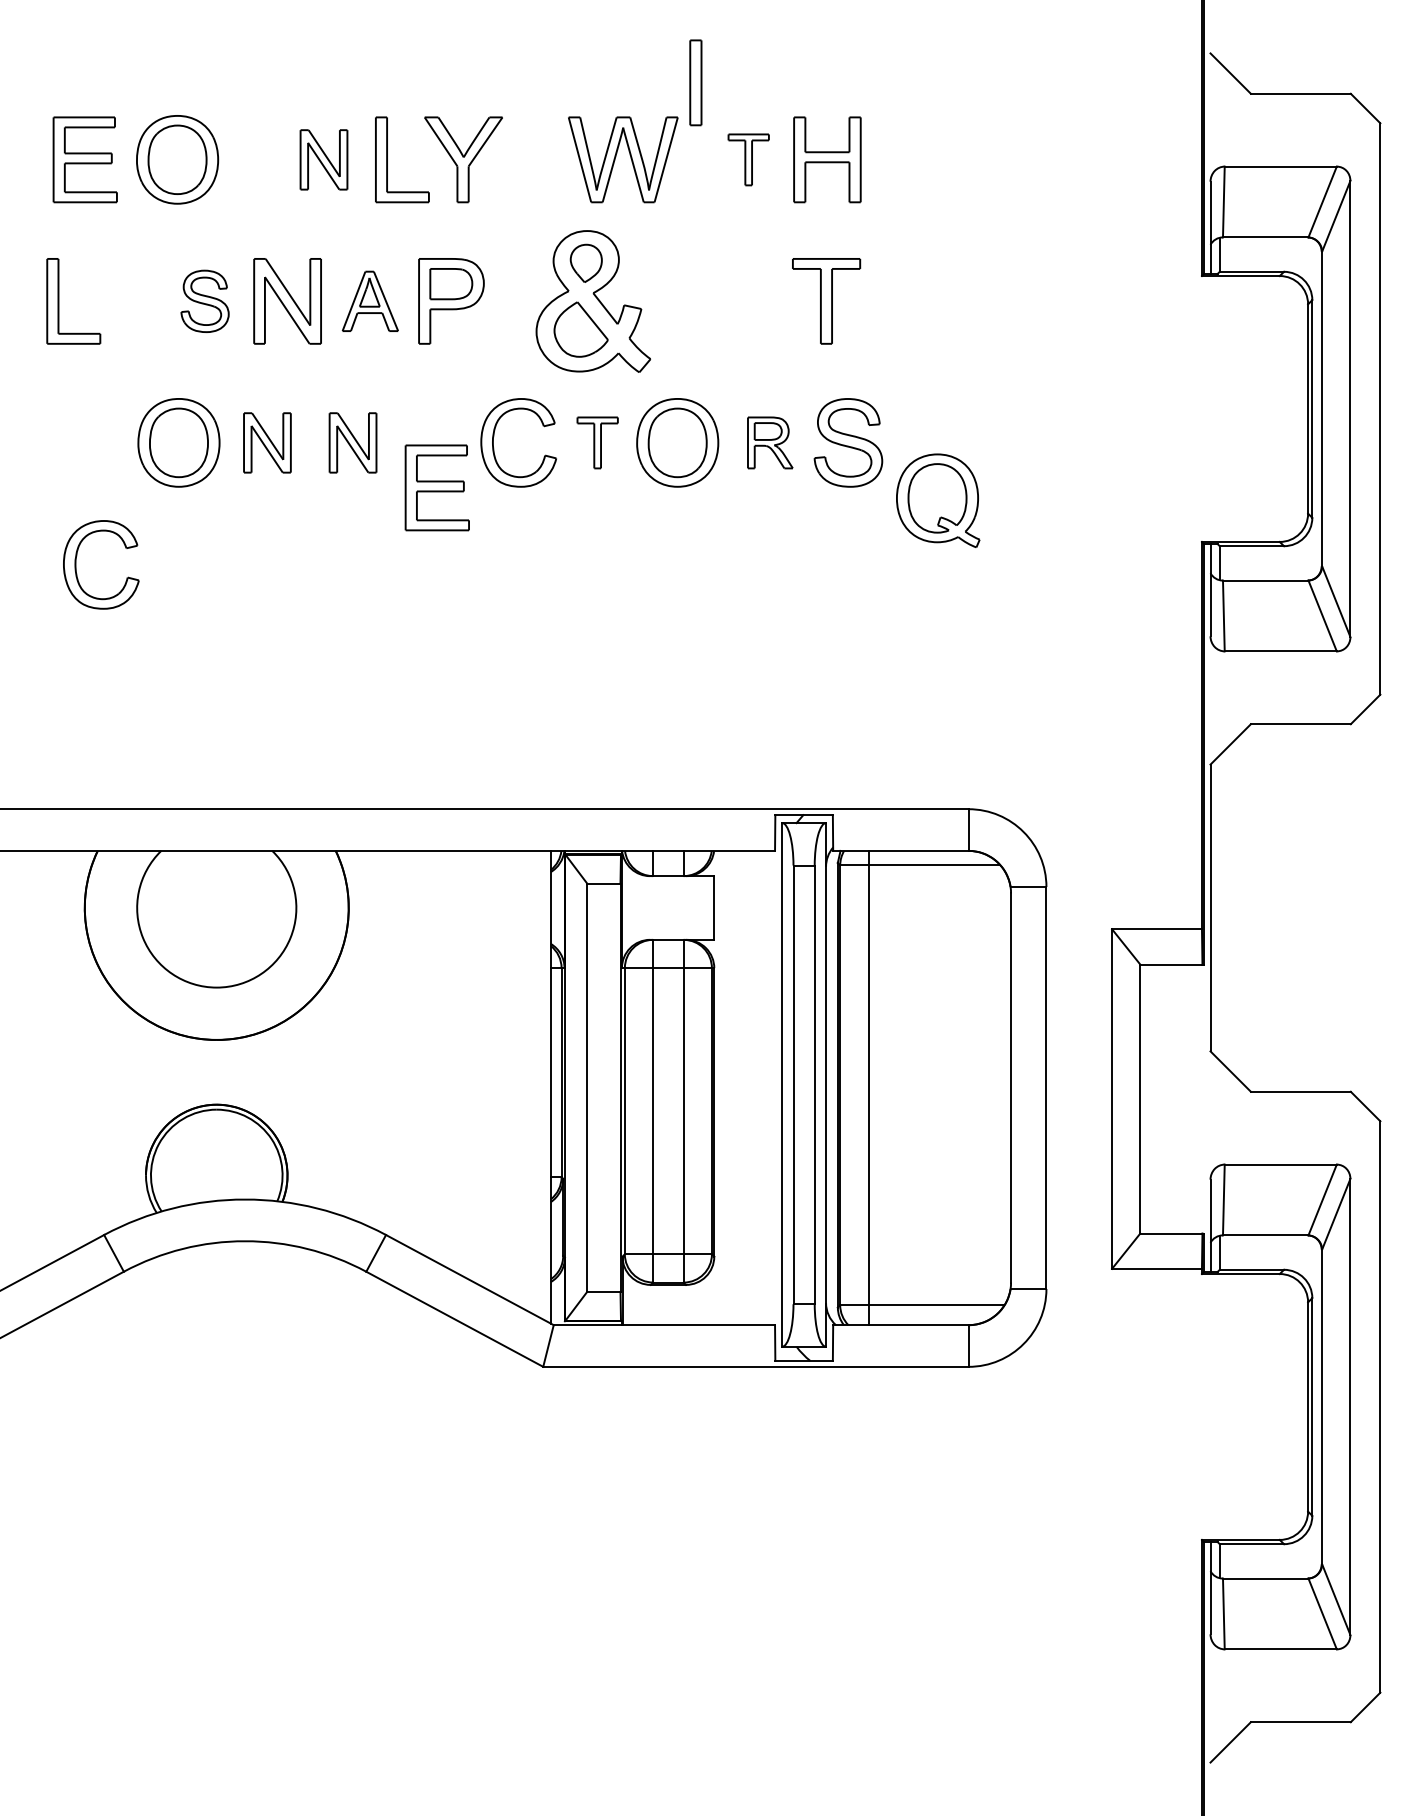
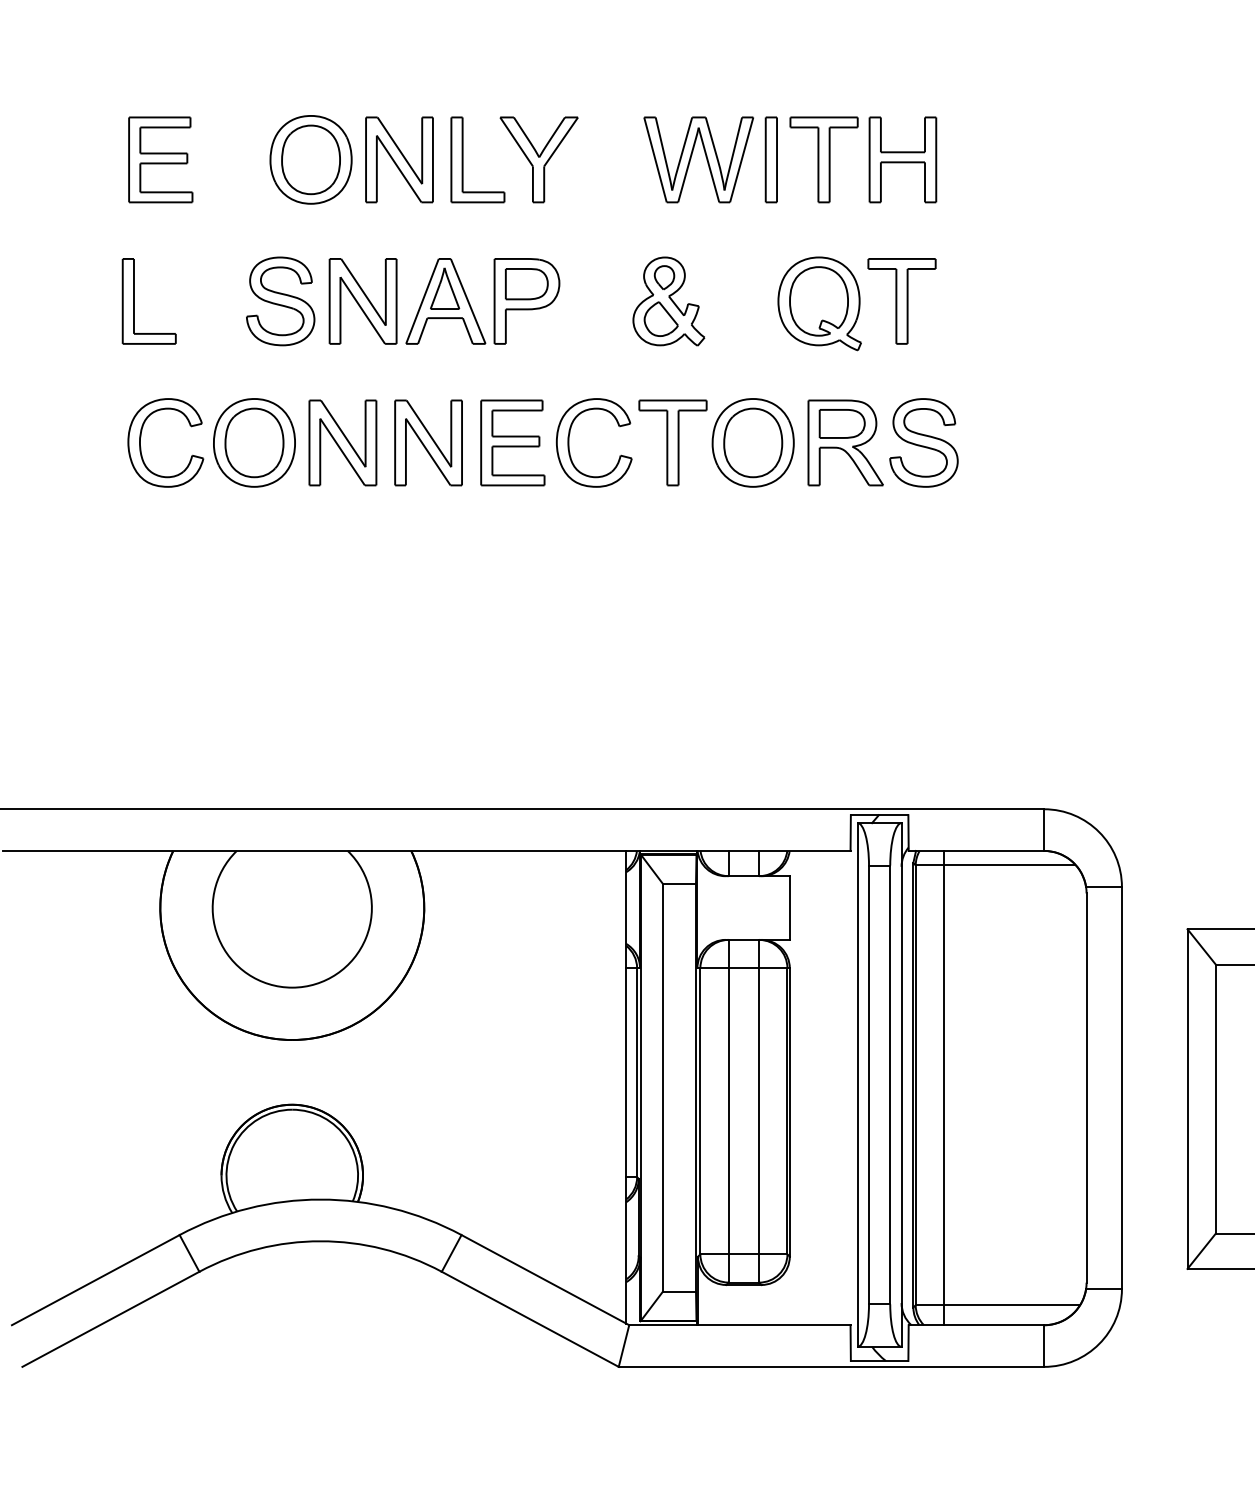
part: (695, 82) -> (771, 159), moved
part: (177, 159) -> (311, 159), moved
part: (323, 159) -> (399, 159), size x1.43
part: (748, 159) -> (824, 159), size x1.67
part: (204, 301) -> (280, 301), size x1.43
part: (370, 301) -> (446, 301), size x1.43
part: (593, 301) -> (669, 301), size x0.62
part: (267, 442) -> (343, 442), size x1.43
part: (352, 442) -> (428, 442), size x1.43
part: (597, 442) -> (673, 442), size x1.67
part: (770, 442) -> (846, 442), size x1.67
part: (436, 487) -> (512, 442), moved
part: (938, 500) -> (820, 303), moved
part: (76, 564) -> (141, 442), moved

